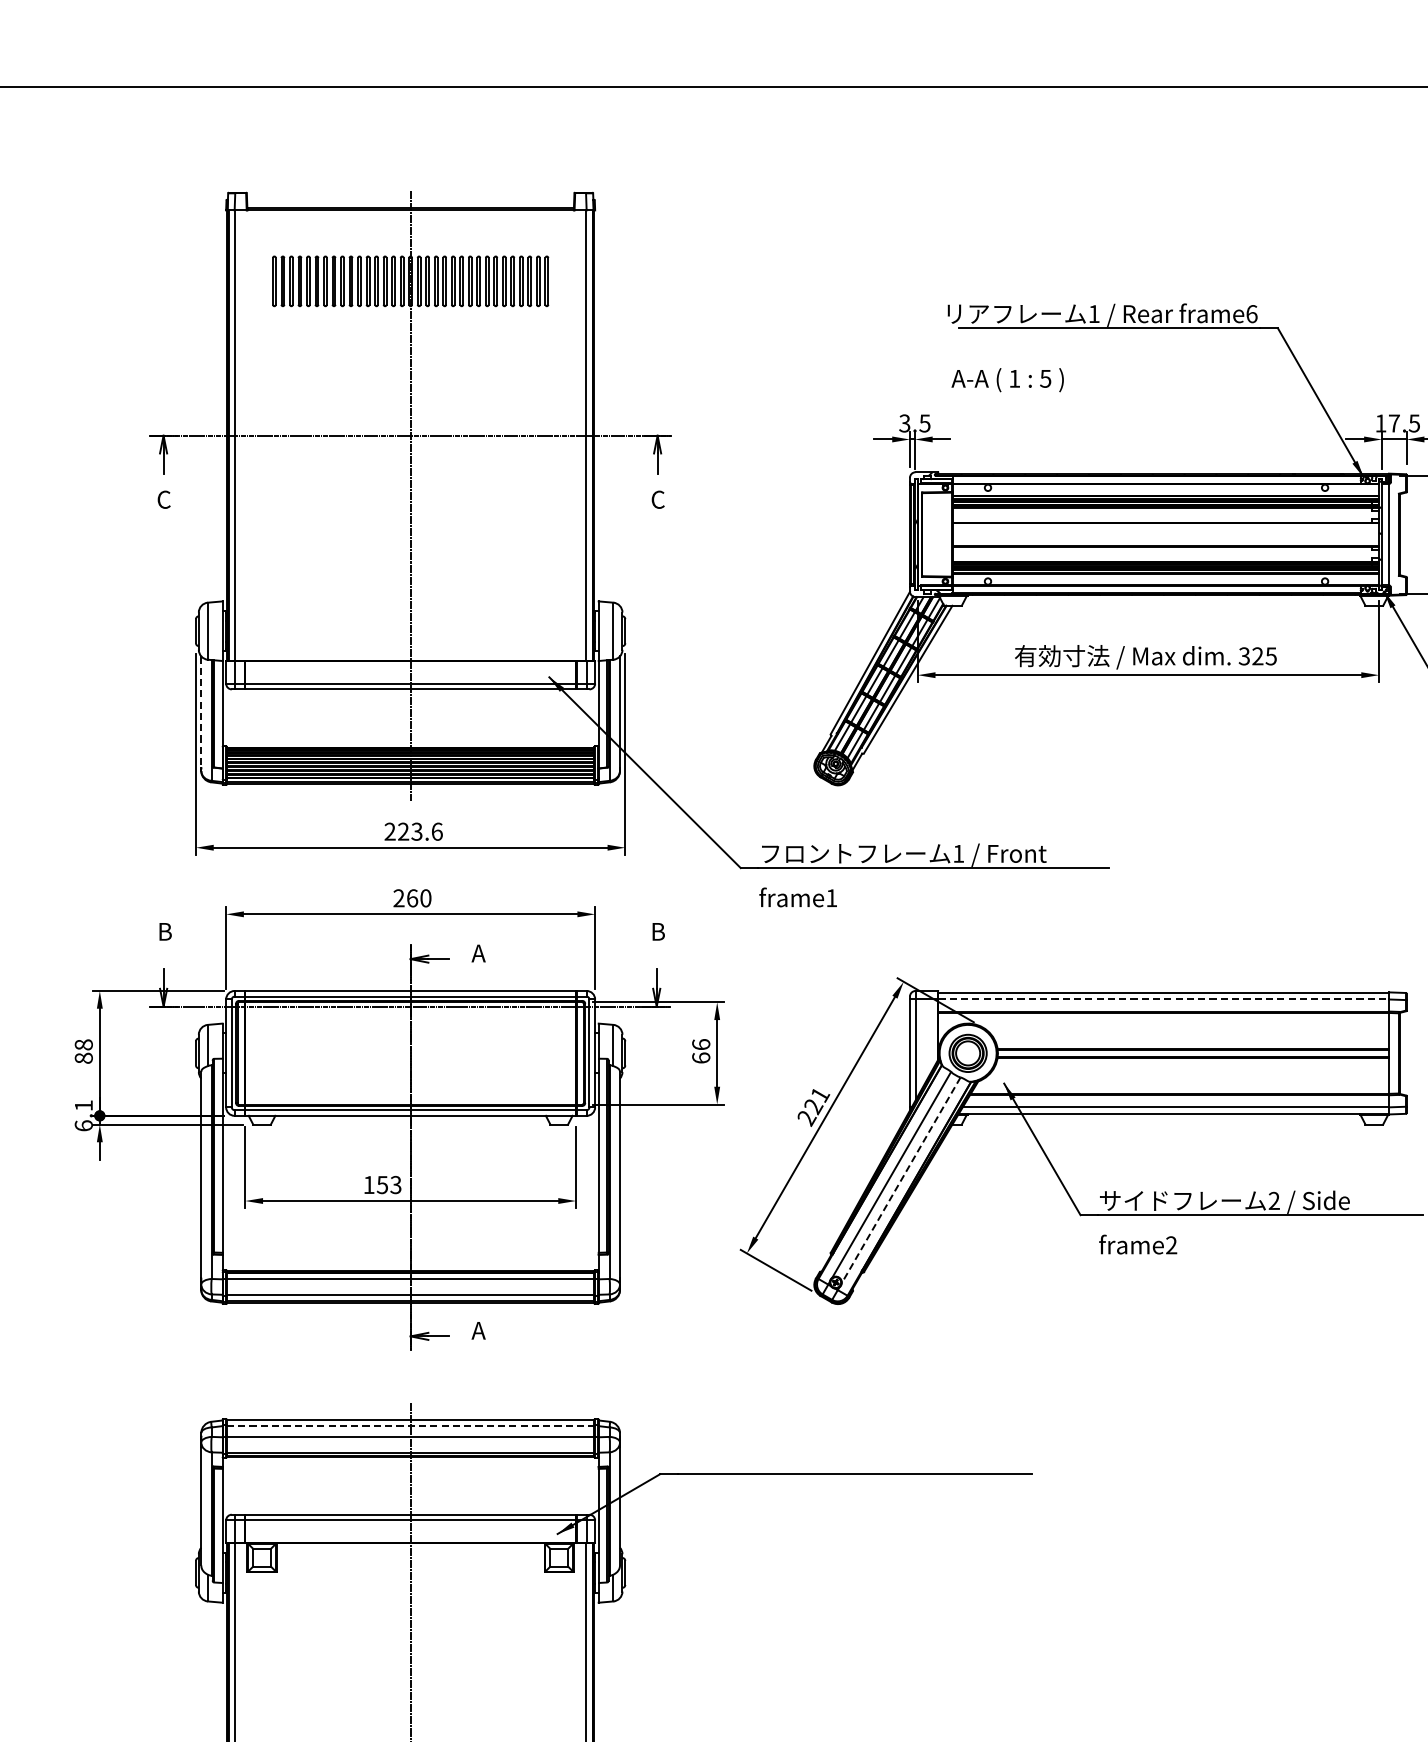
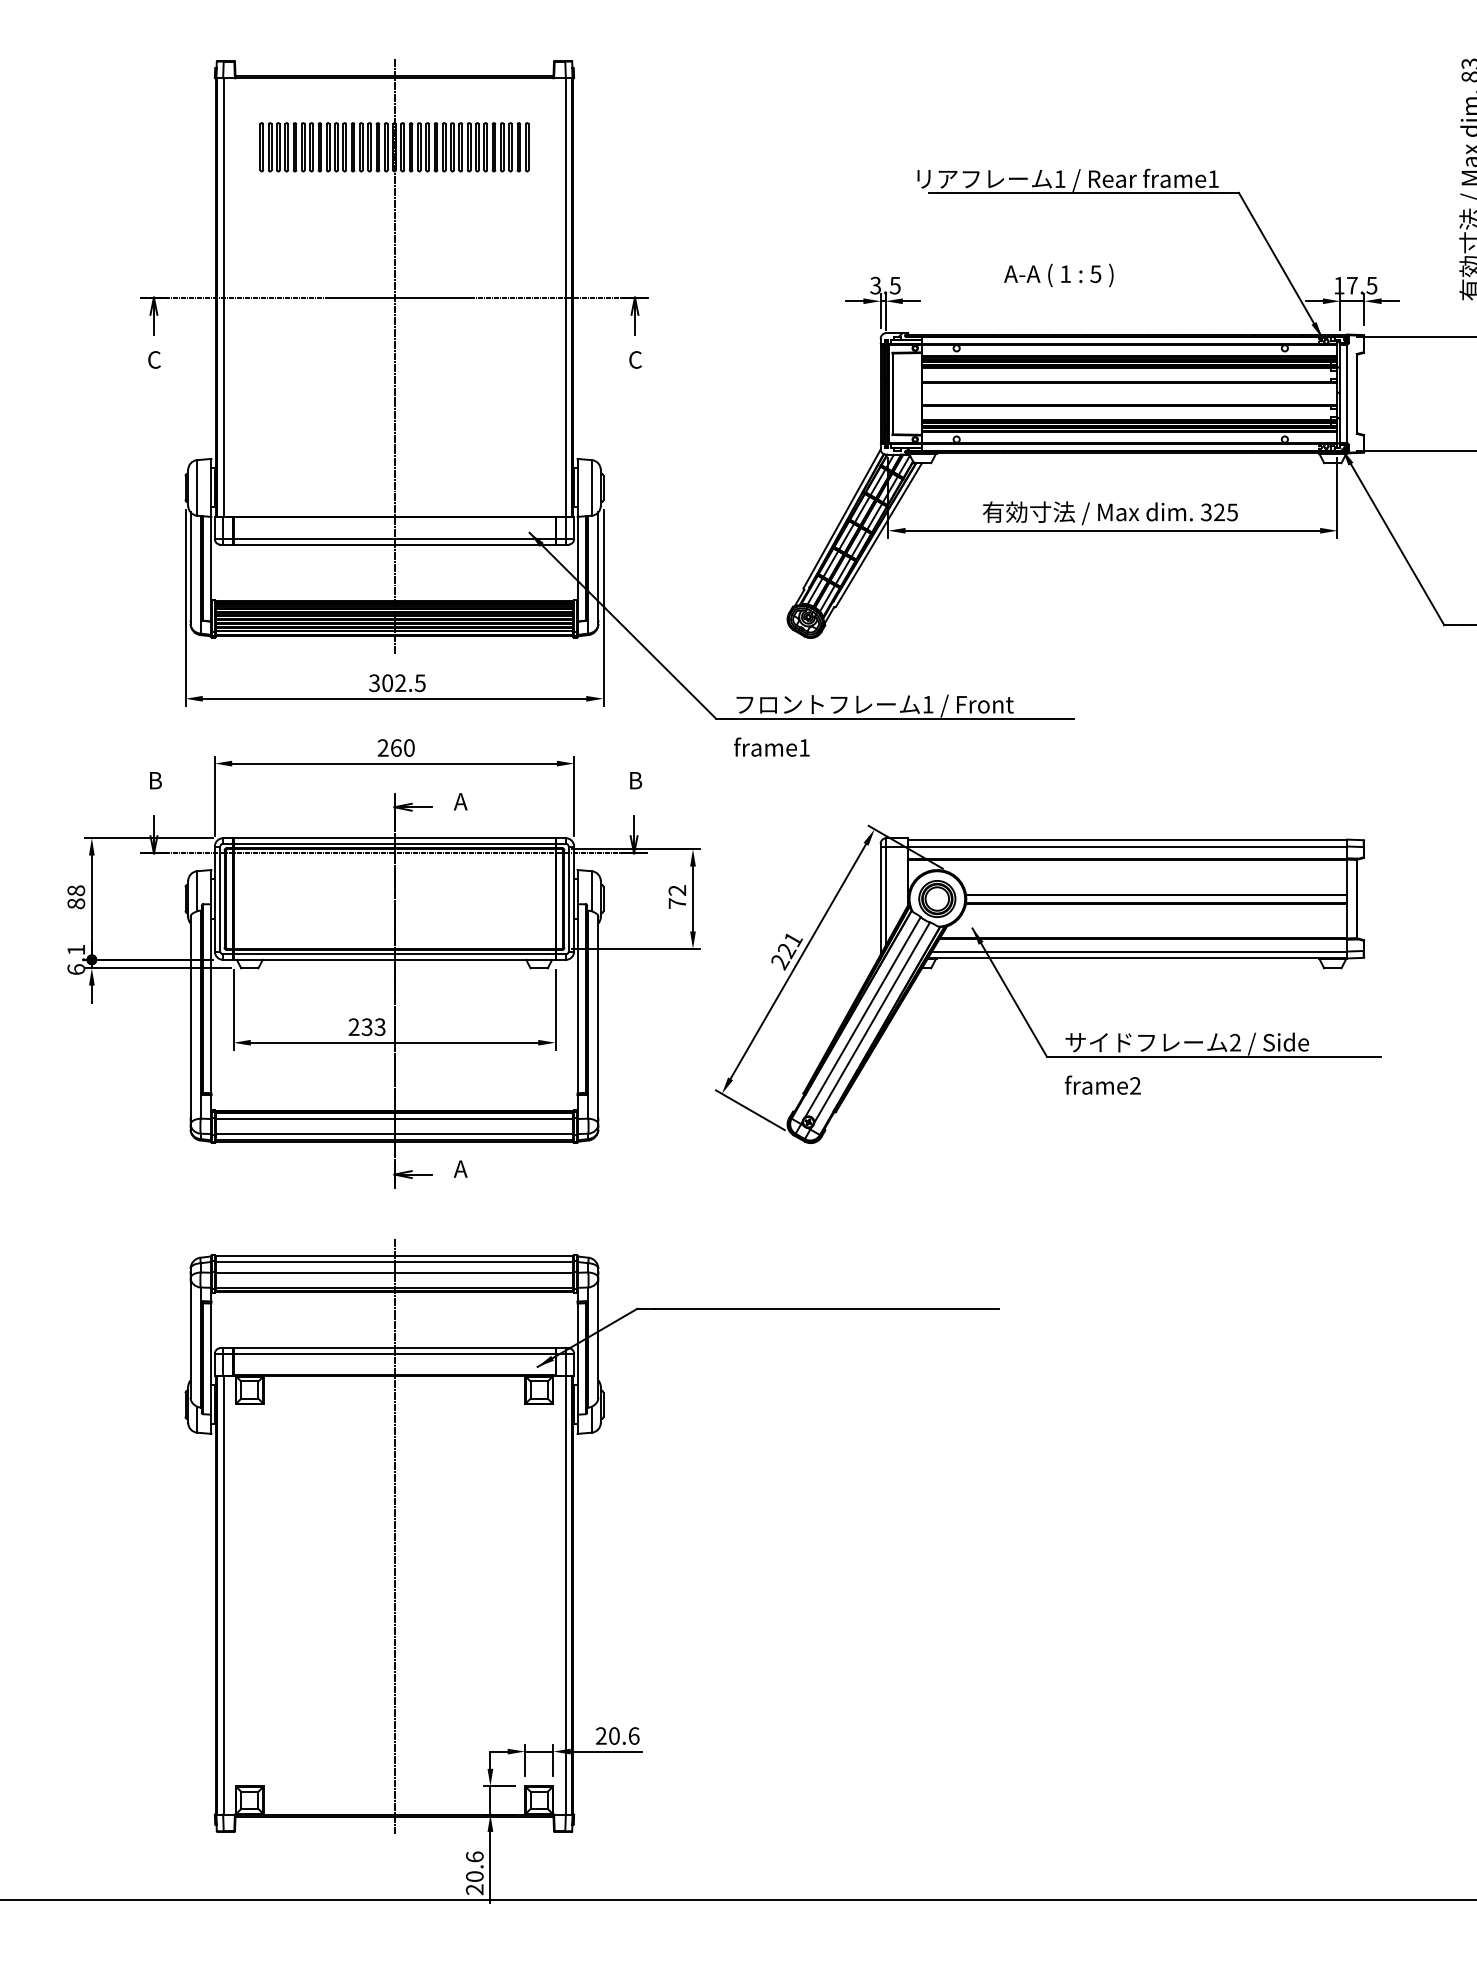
text: (1251, 314) -> (1213, 179), frame6 -> frame1
text: (1007, 380) -> (1058, 275), moved
line: (201, 711) -> (190, 566), dashed -> solid
text: (413, 832) -> (397, 683), 223.6 -> 302.5
line: (1164, 999) -> (1128, 846), dashed -> solid
text: (701, 1050) -> (677, 896), 66 -> 72
line: (901, 1180) -> (872, 1022), dashed -> solid
text: (375, 1184) -> (360, 1026), 153 -> 233
line: (410, 1426) -> (394, 1262), dashed -> solid

